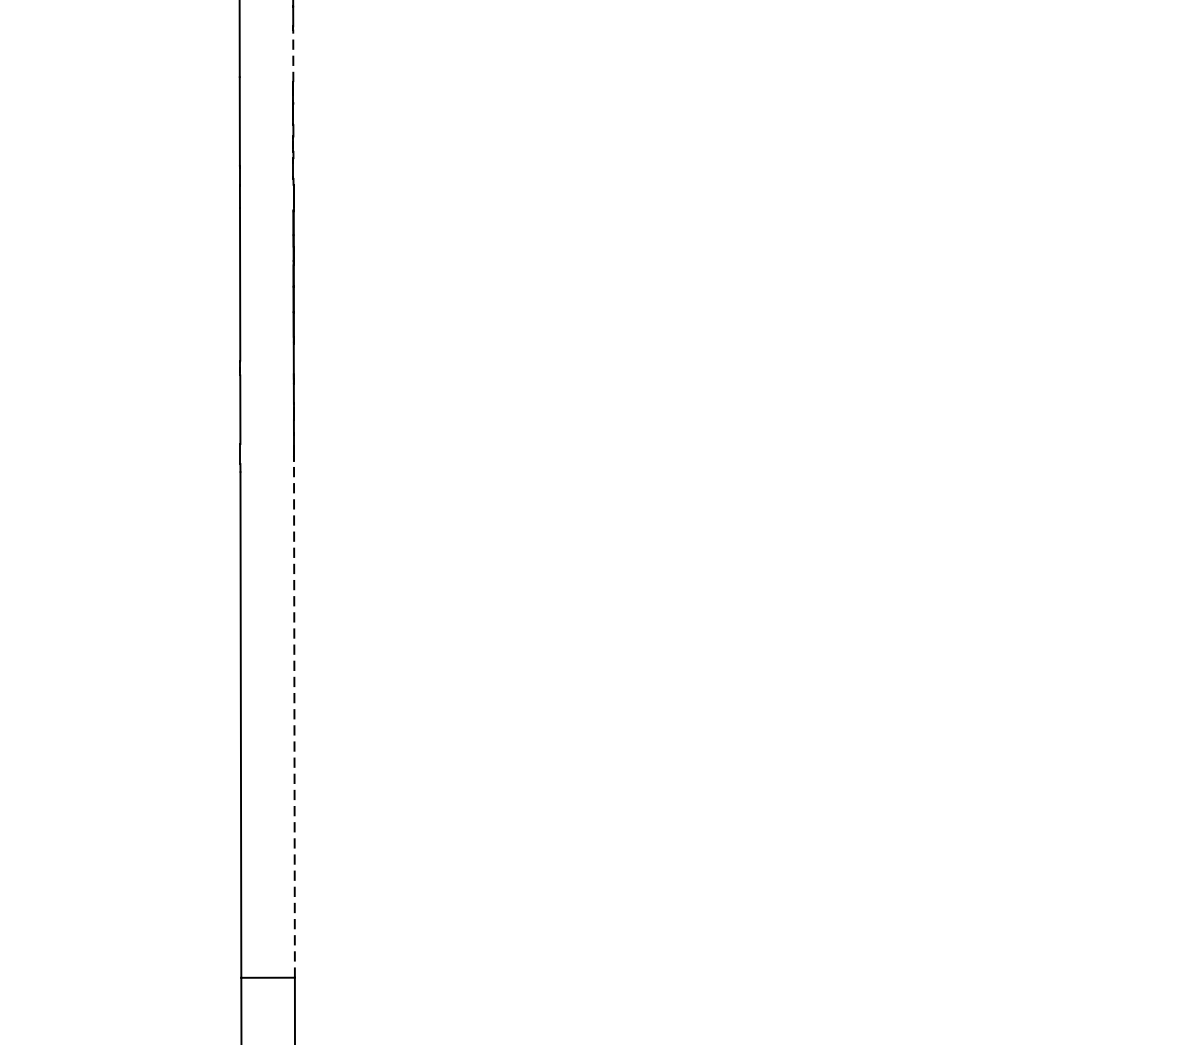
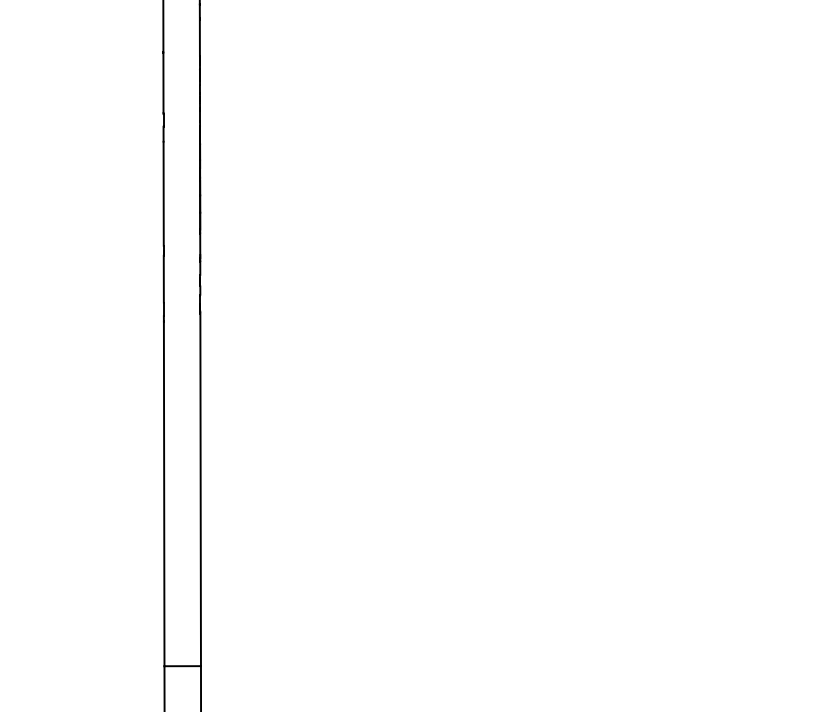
line: (292, 56) -> (199, 38), dashed -> solid
line: (294, 718) -> (200, 489), dashed -> solid

